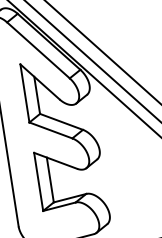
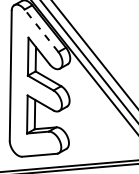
line: (38, 49) -> (41, 30), solid -> dashed

